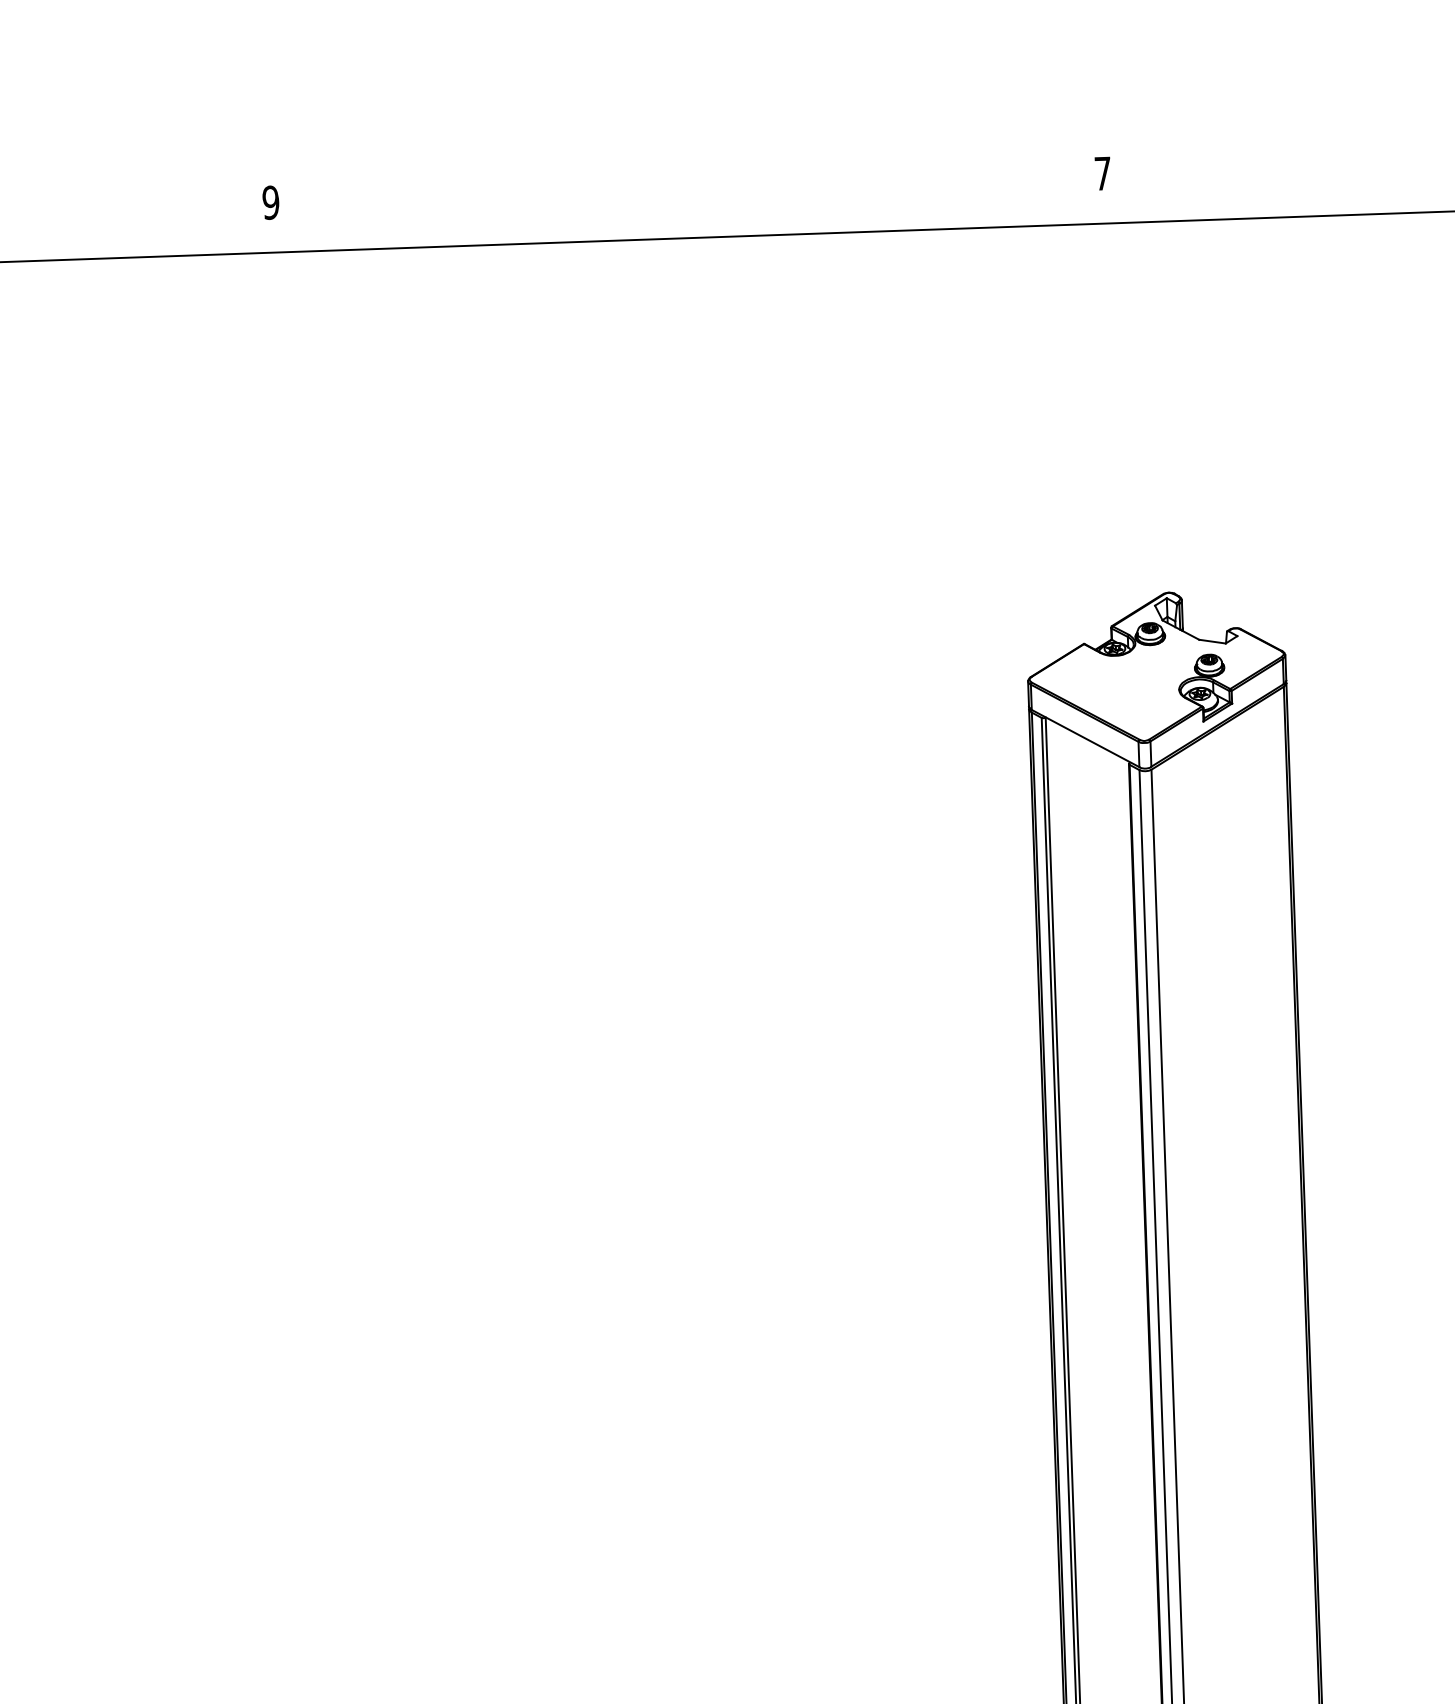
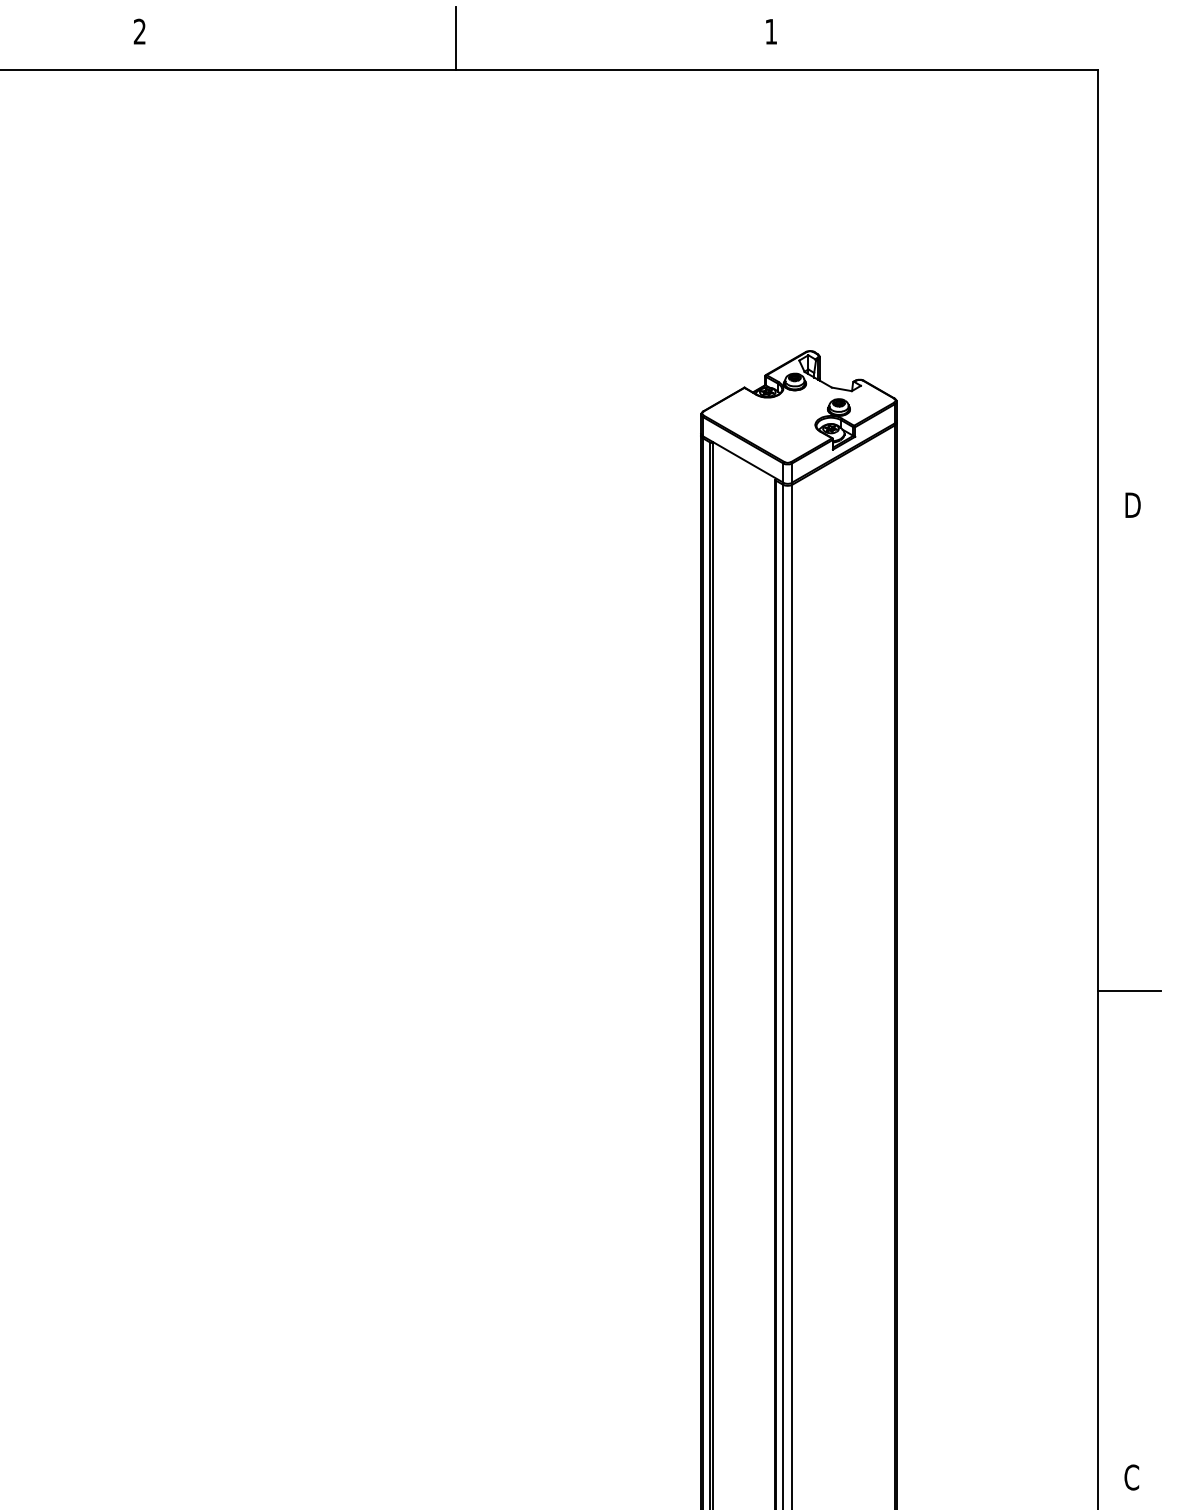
text: (1101, 173) -> (770, 31), 7 -> 1
line: (687, 195) -> (455, 37), added
text: (270, 202) -> (139, 31), 9 -> 2

